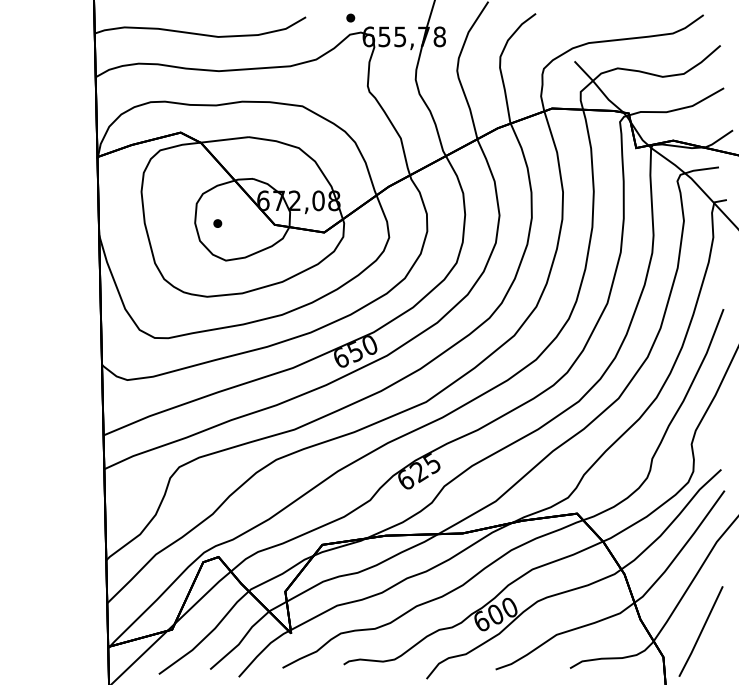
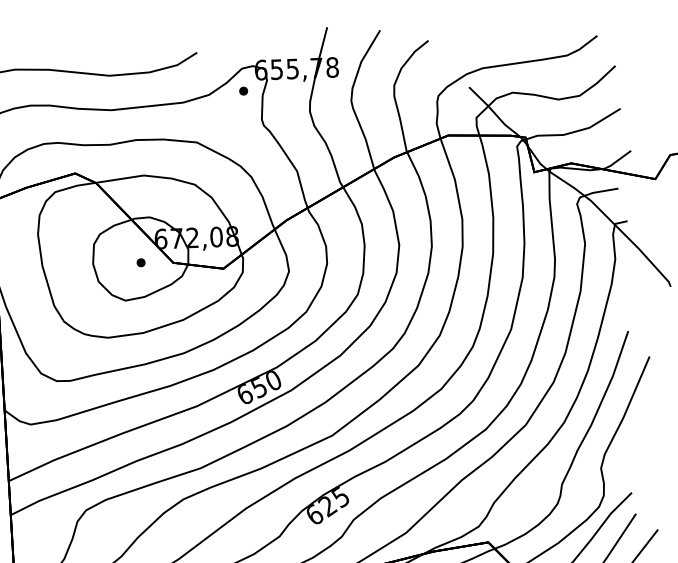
part: (350, 17) -> (243, 90), moved
part: (217, 223) -> (140, 262), moved

